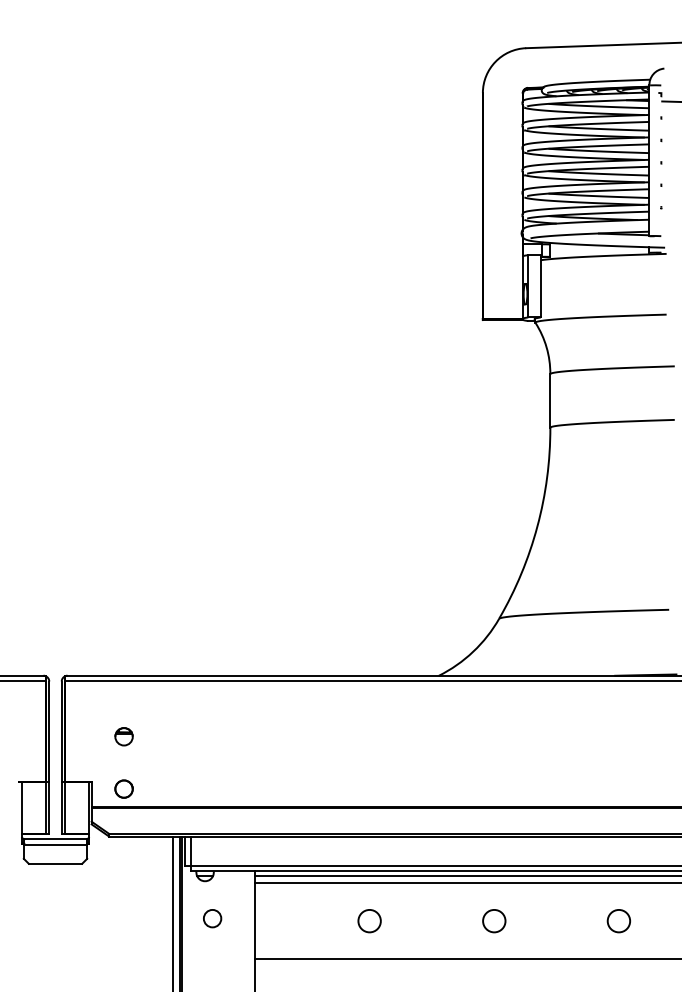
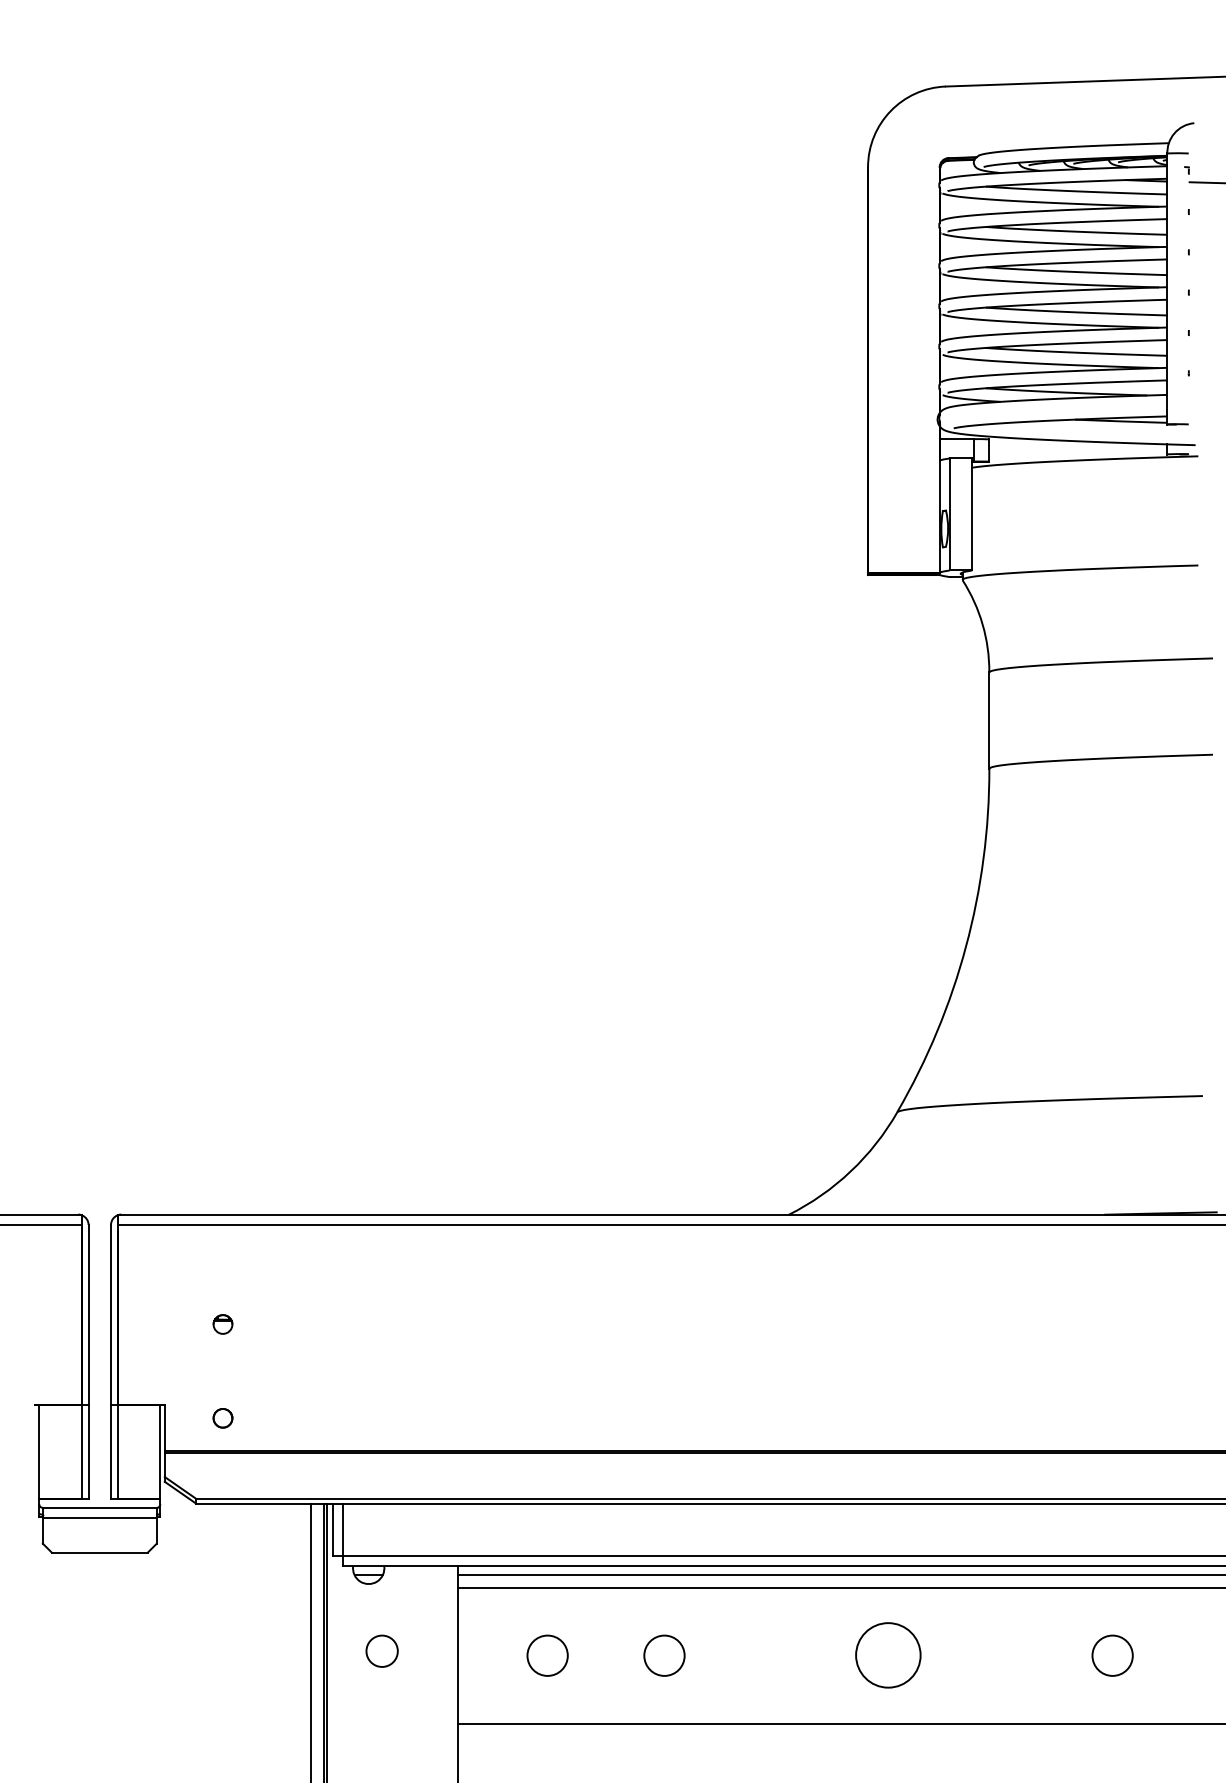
part: (123, 736) -> (222, 1323), size x0.6
circle: (123, 788) -> (222, 1417), size x0.6
circle: (304, 921) -> (547, 1656), added
circle: (494, 921) -> (888, 1656), size x1.6

